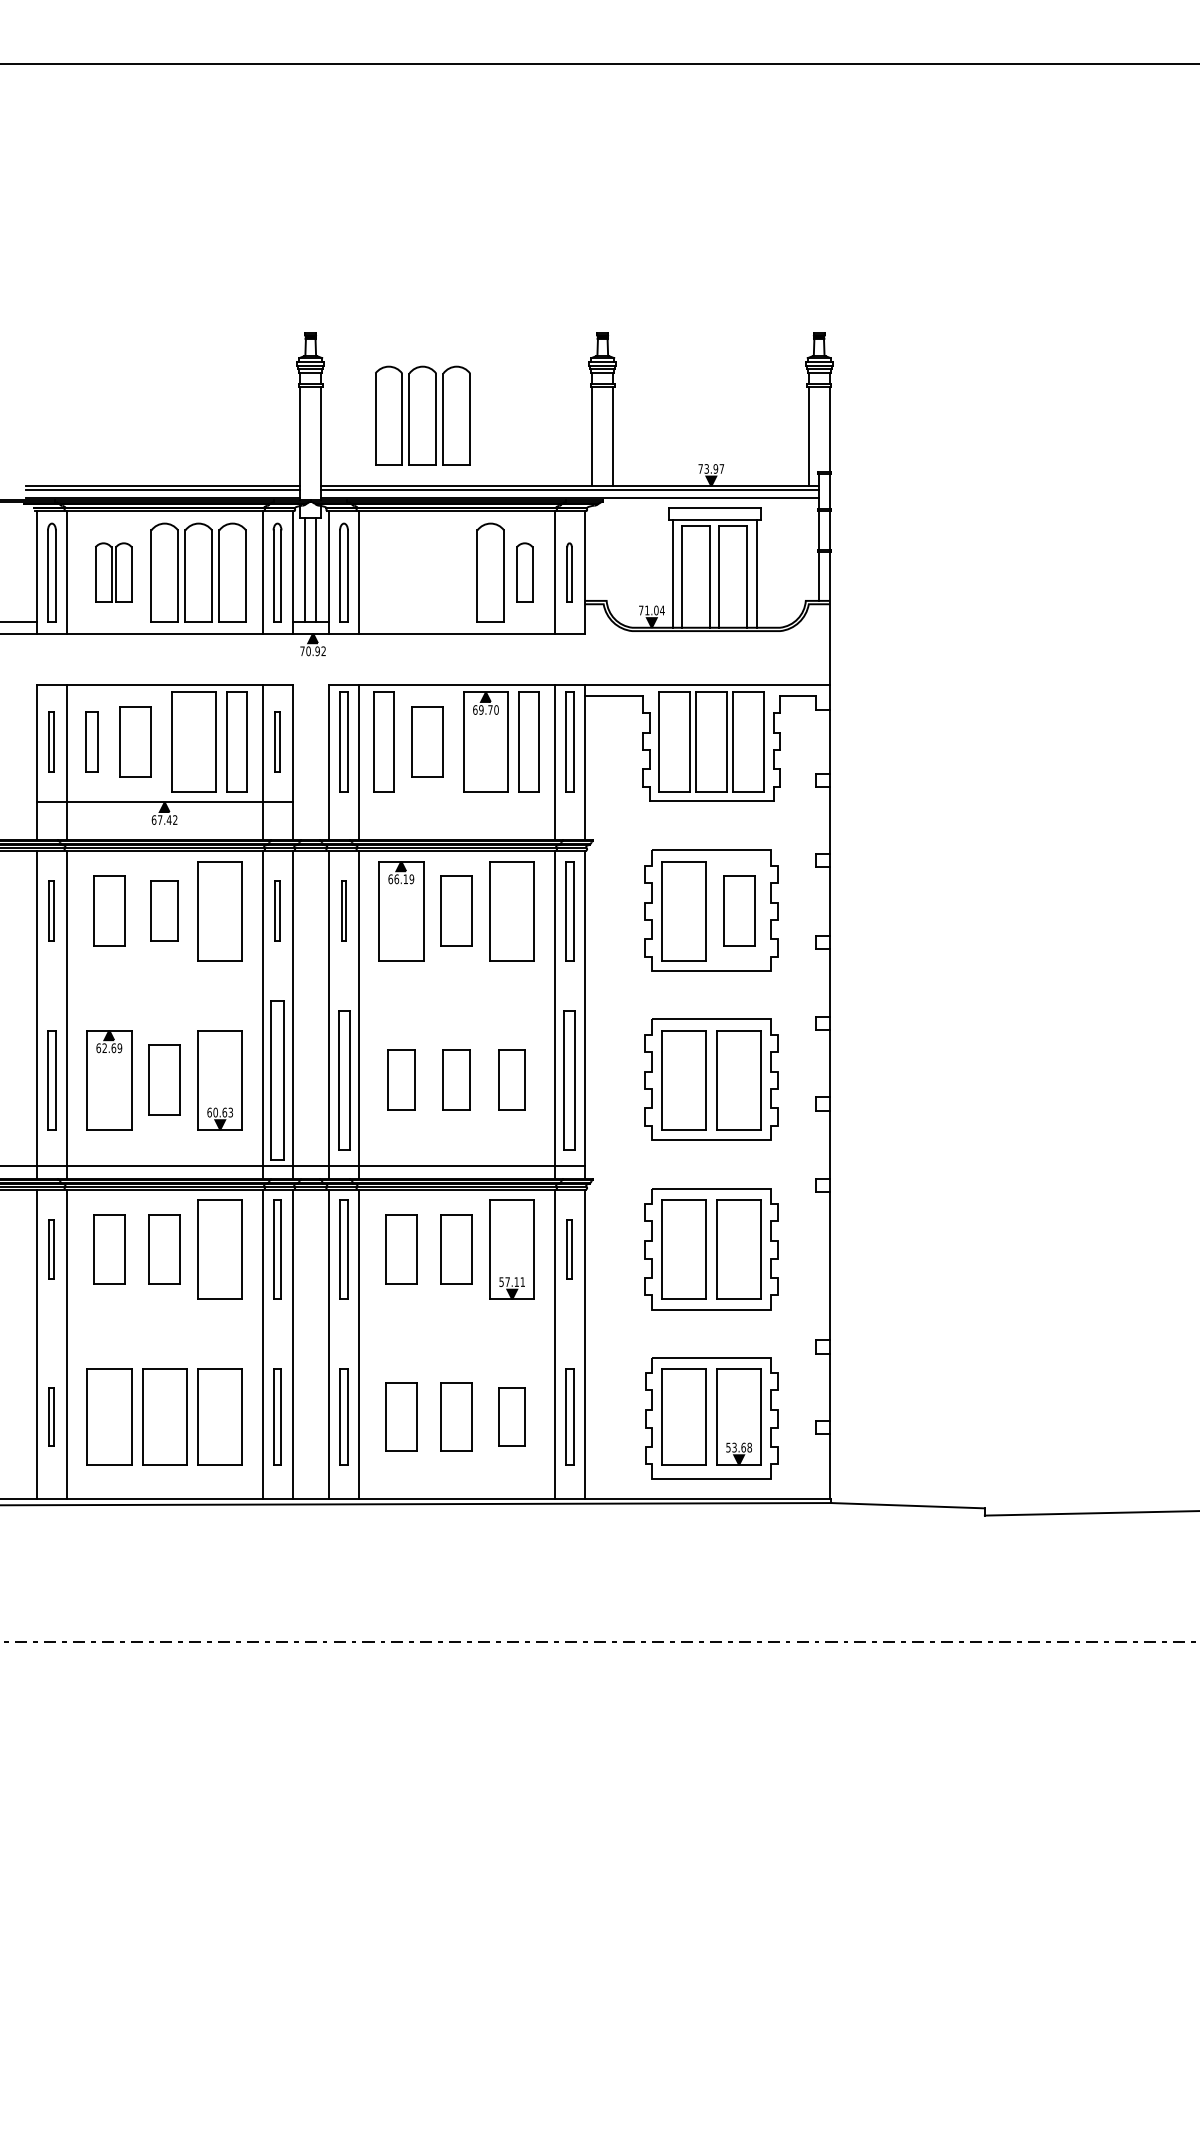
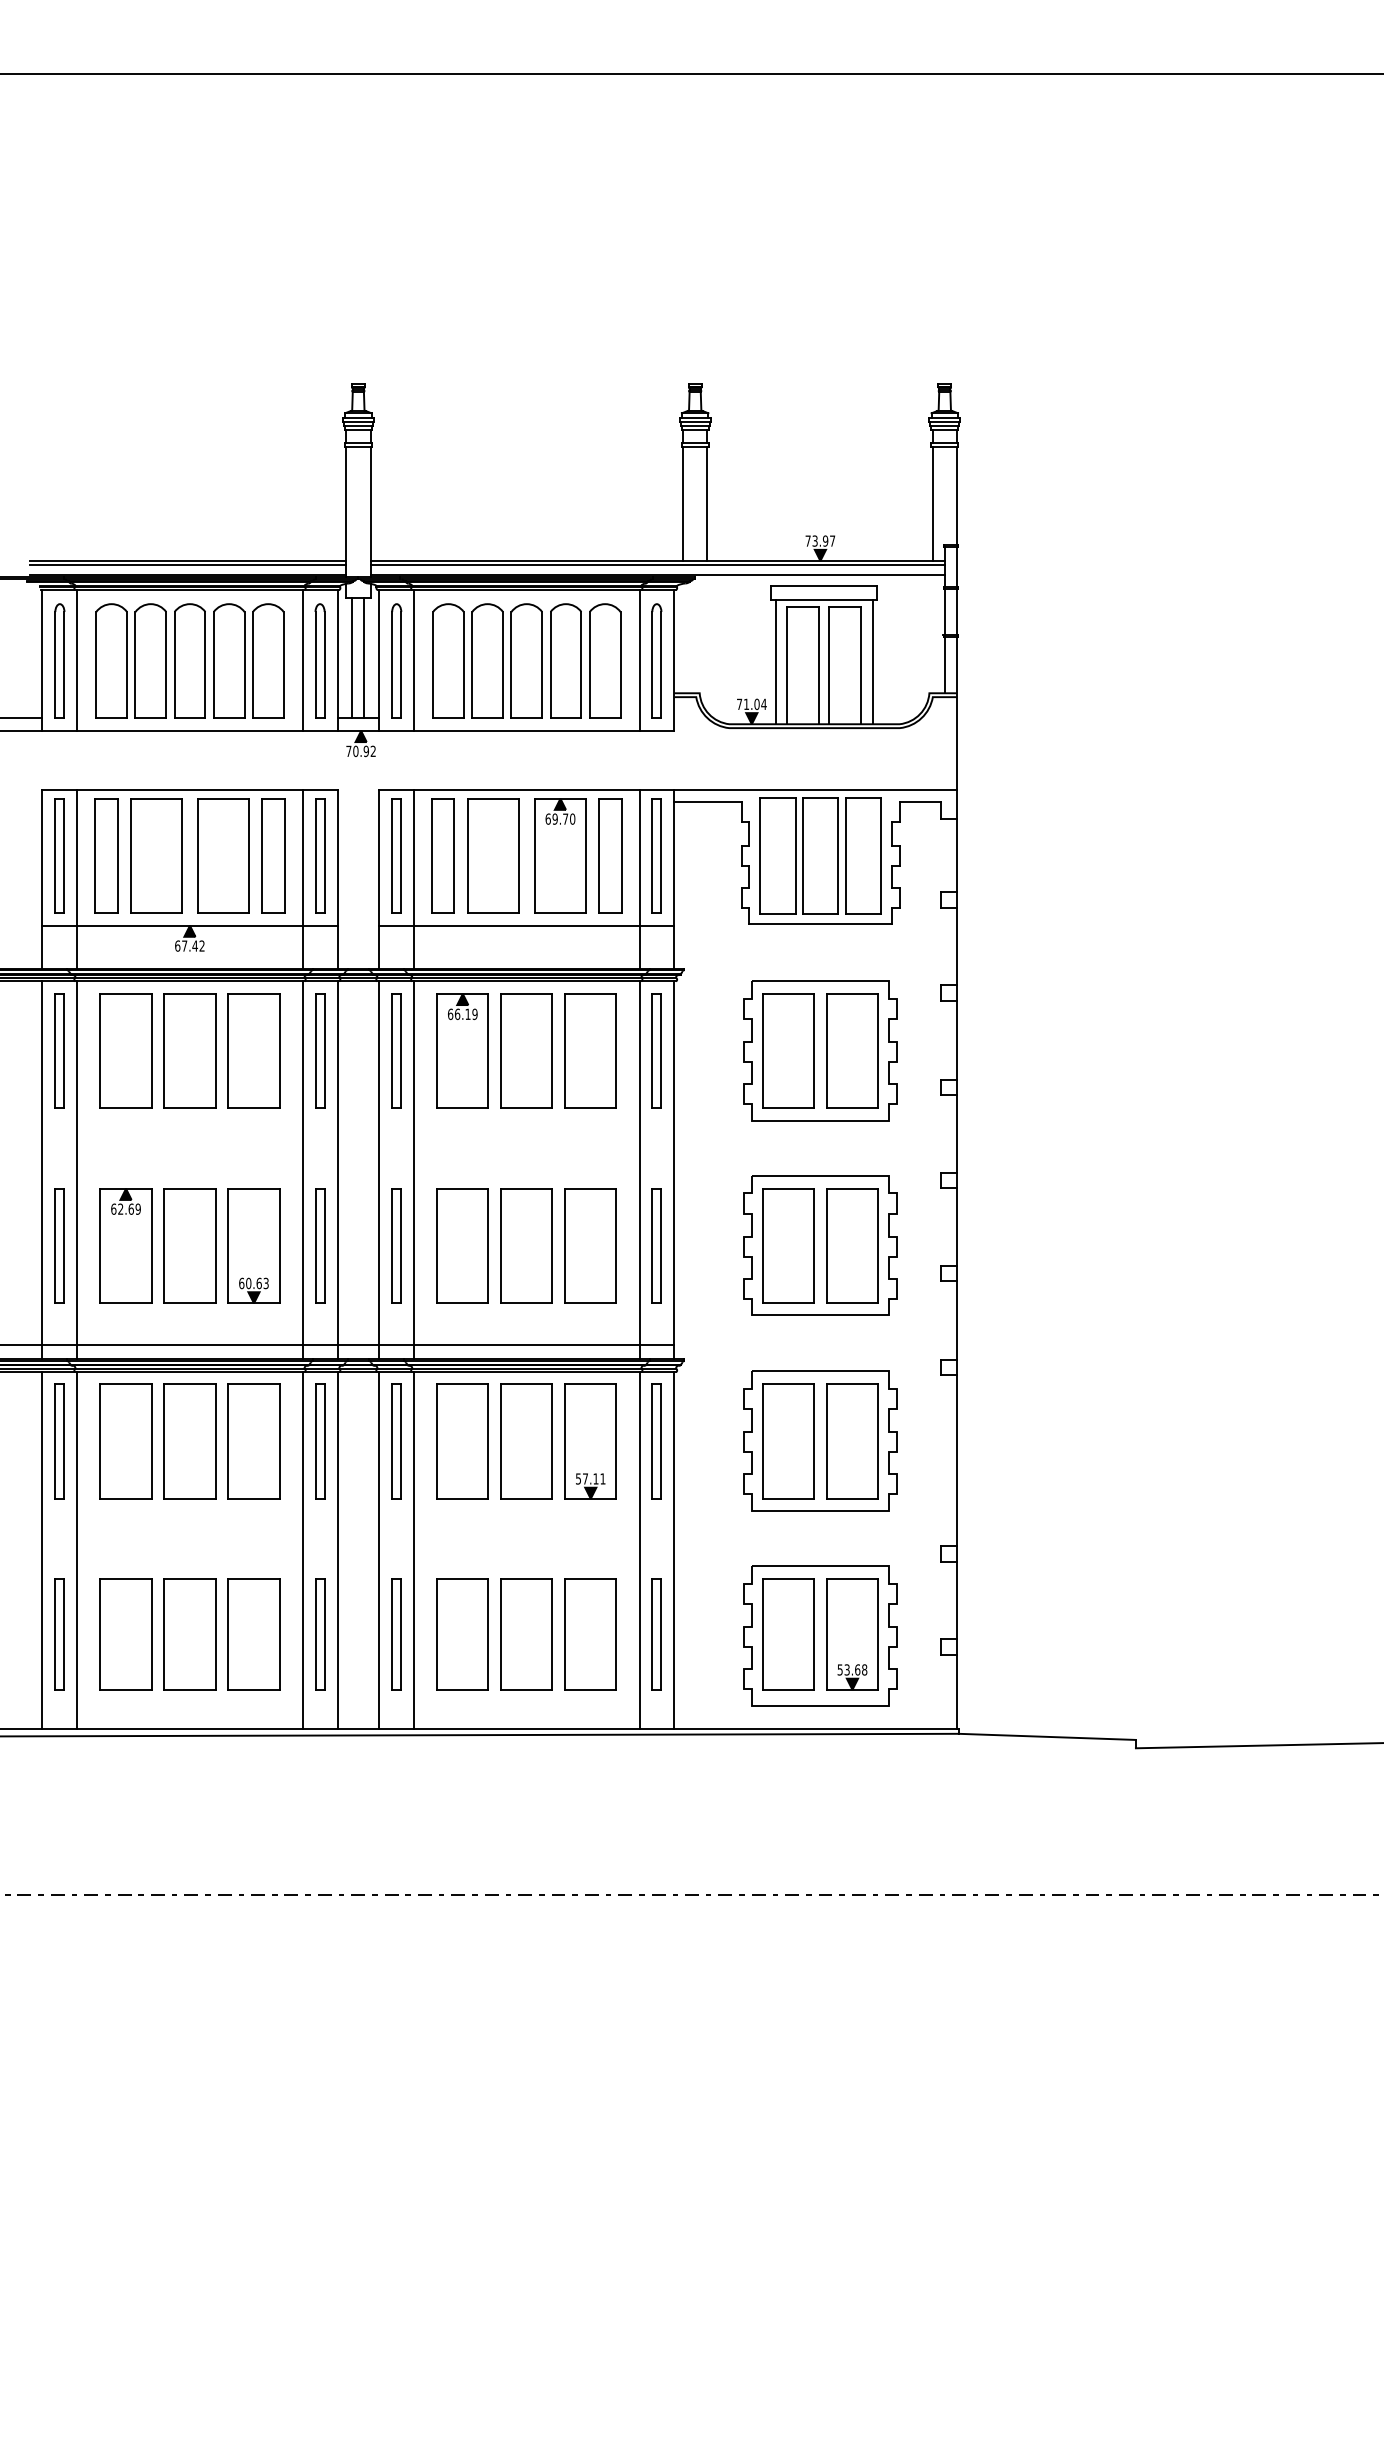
part: (422, 415) -> (487, 660), moved
part: (113, 572) -> (130, 660), size x1.67
part: (525, 572) -> (605, 660), size x1.67
part: (569, 572) -> (656, 660), size x1.67
part: (51, 741) -> (59, 855), size x1.67
part: (92, 741) -> (106, 855), size x1.67
part: (135, 741) -> (156, 855), size x1.43
part: (277, 741) -> (320, 855), size x1.67
part: (427, 741) -> (493, 855), size x1.43
line: (456, 802) -> (526, 925), added
part: (51, 910) -> (59, 1050), size x1.67
part: (108, 910) -> (125, 1050), size x1.43
part: (164, 910) -> (189, 1050), size x1.67
part: (277, 910) -> (320, 1050), size x1.67
part: (343, 910) -> (396, 1050), size x1.67
part: (456, 910) -> (526, 1050), size x1.43
part: (739, 910) -> (852, 1050), size x1.43
part: (164, 1079) -> (189, 1245), size x1.43
part: (277, 1079) -> (320, 1245), size x0.62
part: (343, 1079) -> (396, 1245), size x0.71
part: (401, 1079) -> (462, 1245), size x1.67
part: (456, 1079) -> (526, 1245), size x1.67
part: (511, 1079) -> (590, 1245), size x1.67
part: (569, 1079) -> (656, 1245), size x0.71
part: (51, 1249) -> (59, 1441), size x1.67
part: (108, 1249) -> (125, 1441), size x1.43
part: (164, 1249) -> (189, 1441), size x1.43
part: (401, 1249) -> (462, 1441), size x1.43
part: (456, 1249) -> (526, 1441), size x1.43
part: (569, 1249) -> (656, 1441), size x1.67
part: (51, 1416) -> (59, 1634), size x1.67
part: (401, 1416) -> (462, 1634), size x1.43
part: (456, 1416) -> (526, 1634), size x1.43
part: (511, 1416) -> (590, 1634), size x1.67

